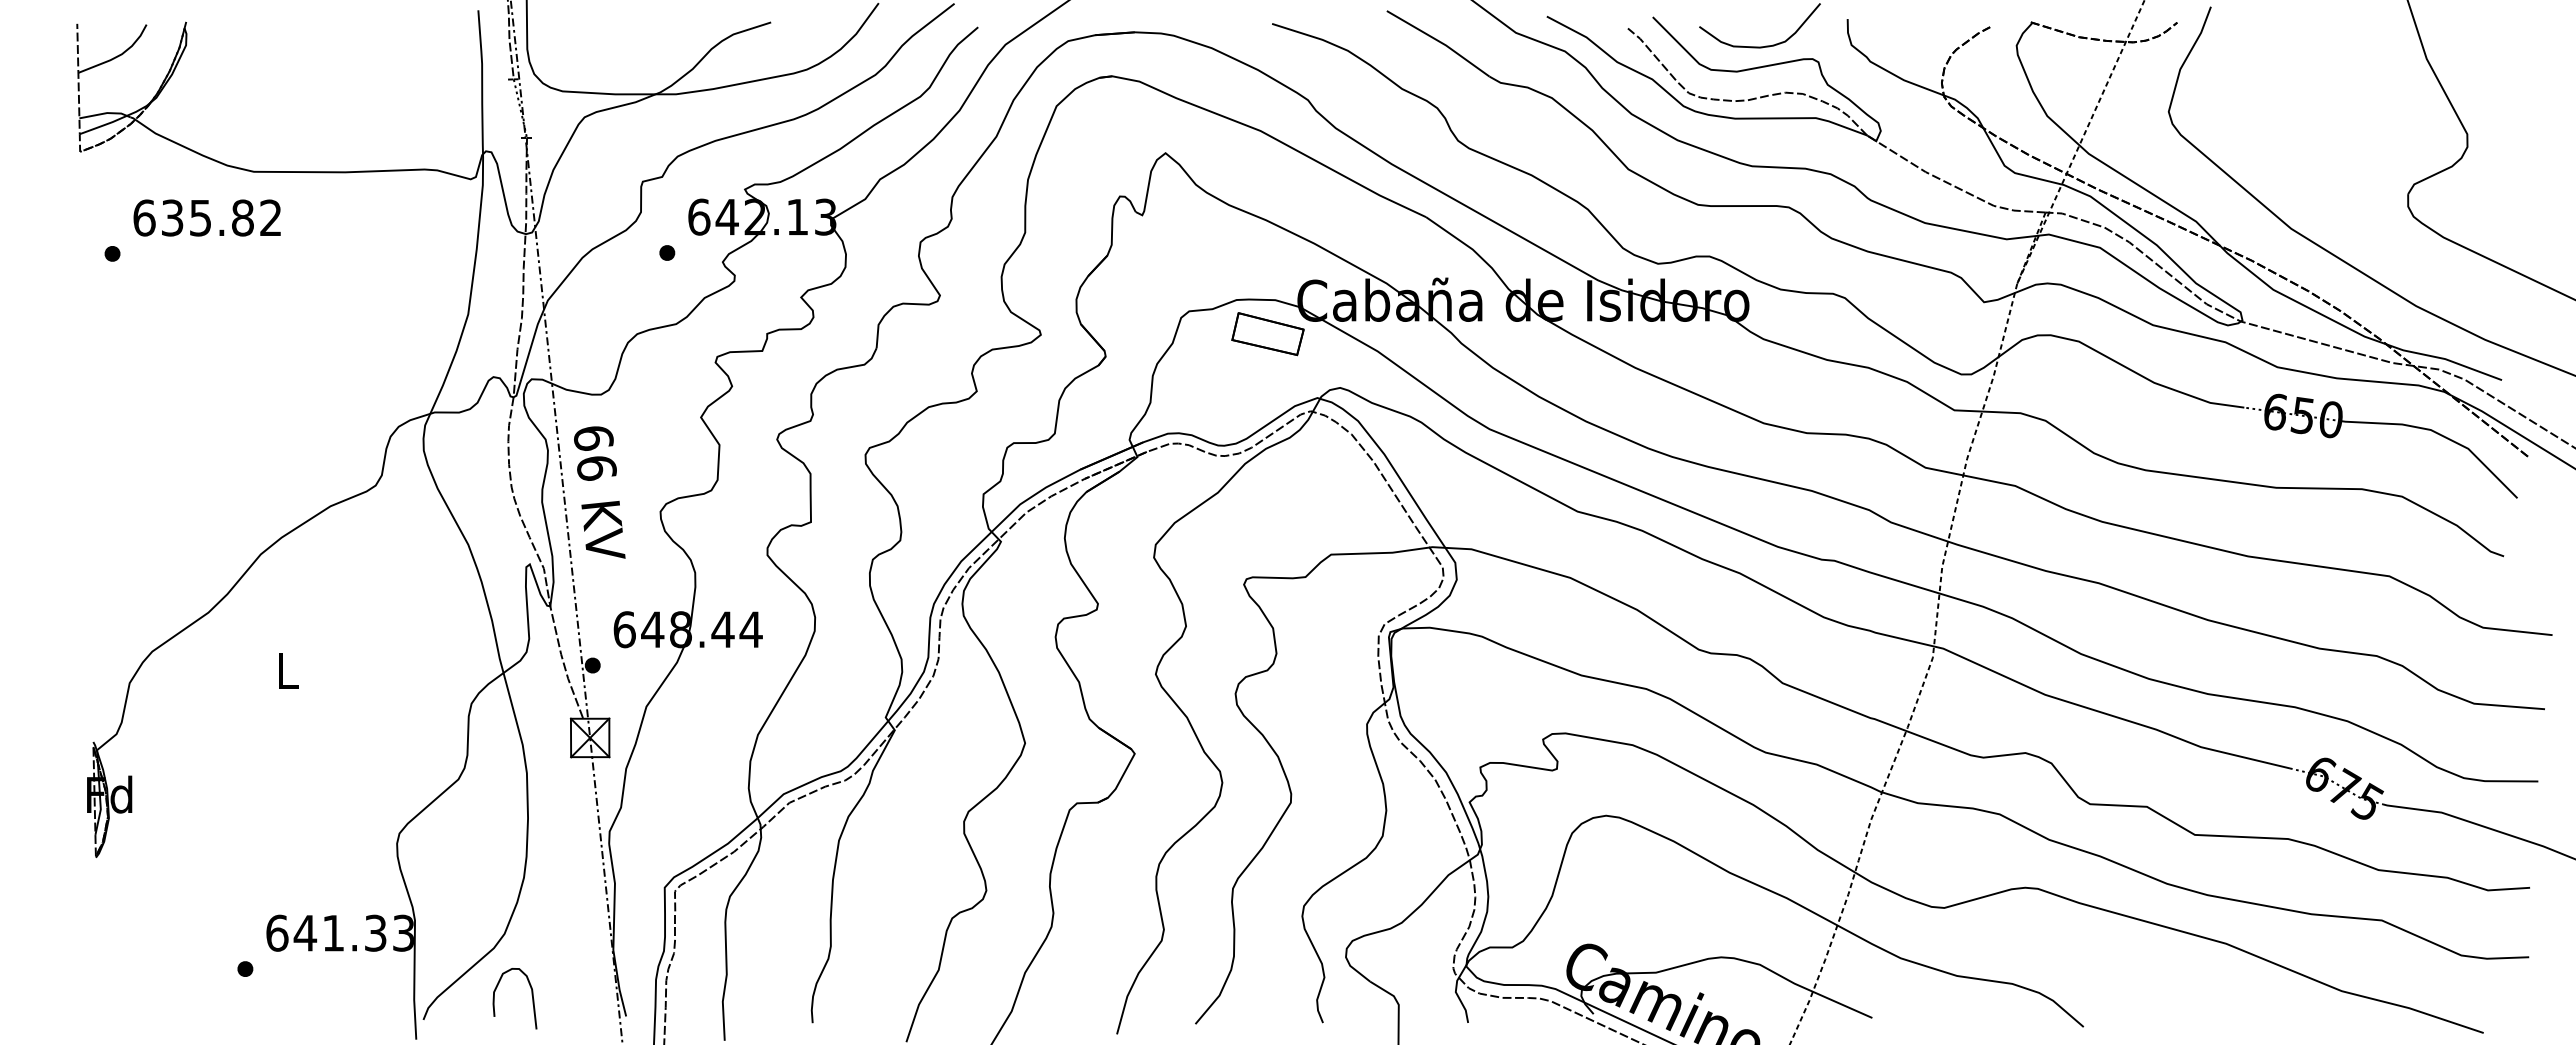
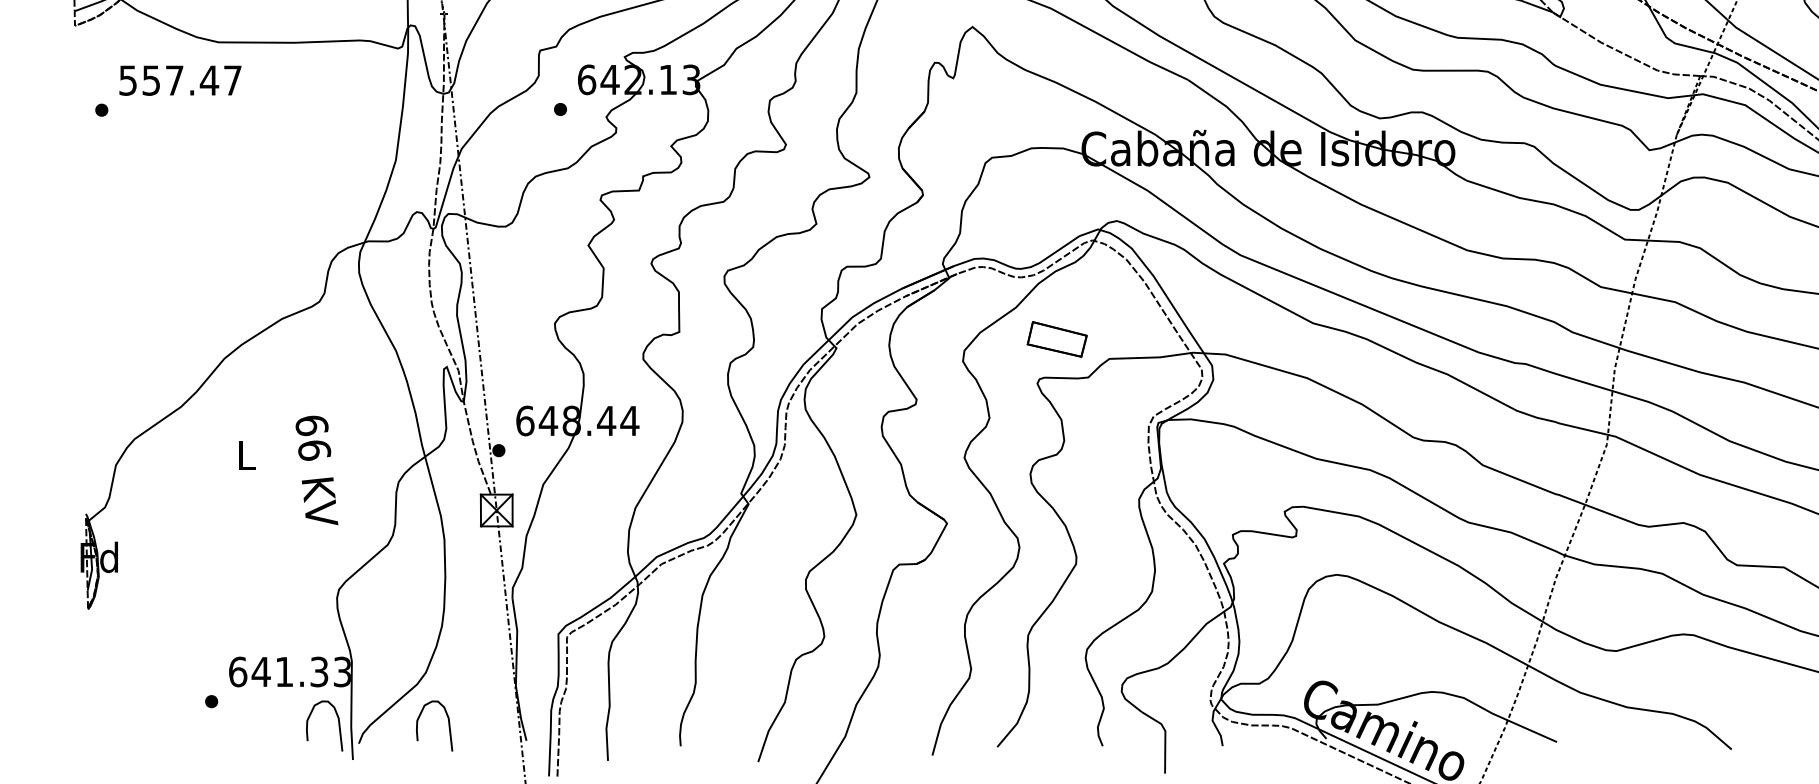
text: (207, 217) -> (180, 80), 635.82 -> 557.47
part: (1267, 334) -> (1056, 339), moved
text: (599, 492) -> (316, 470), moved
curve: (398, 995) -> (338, 723), added

